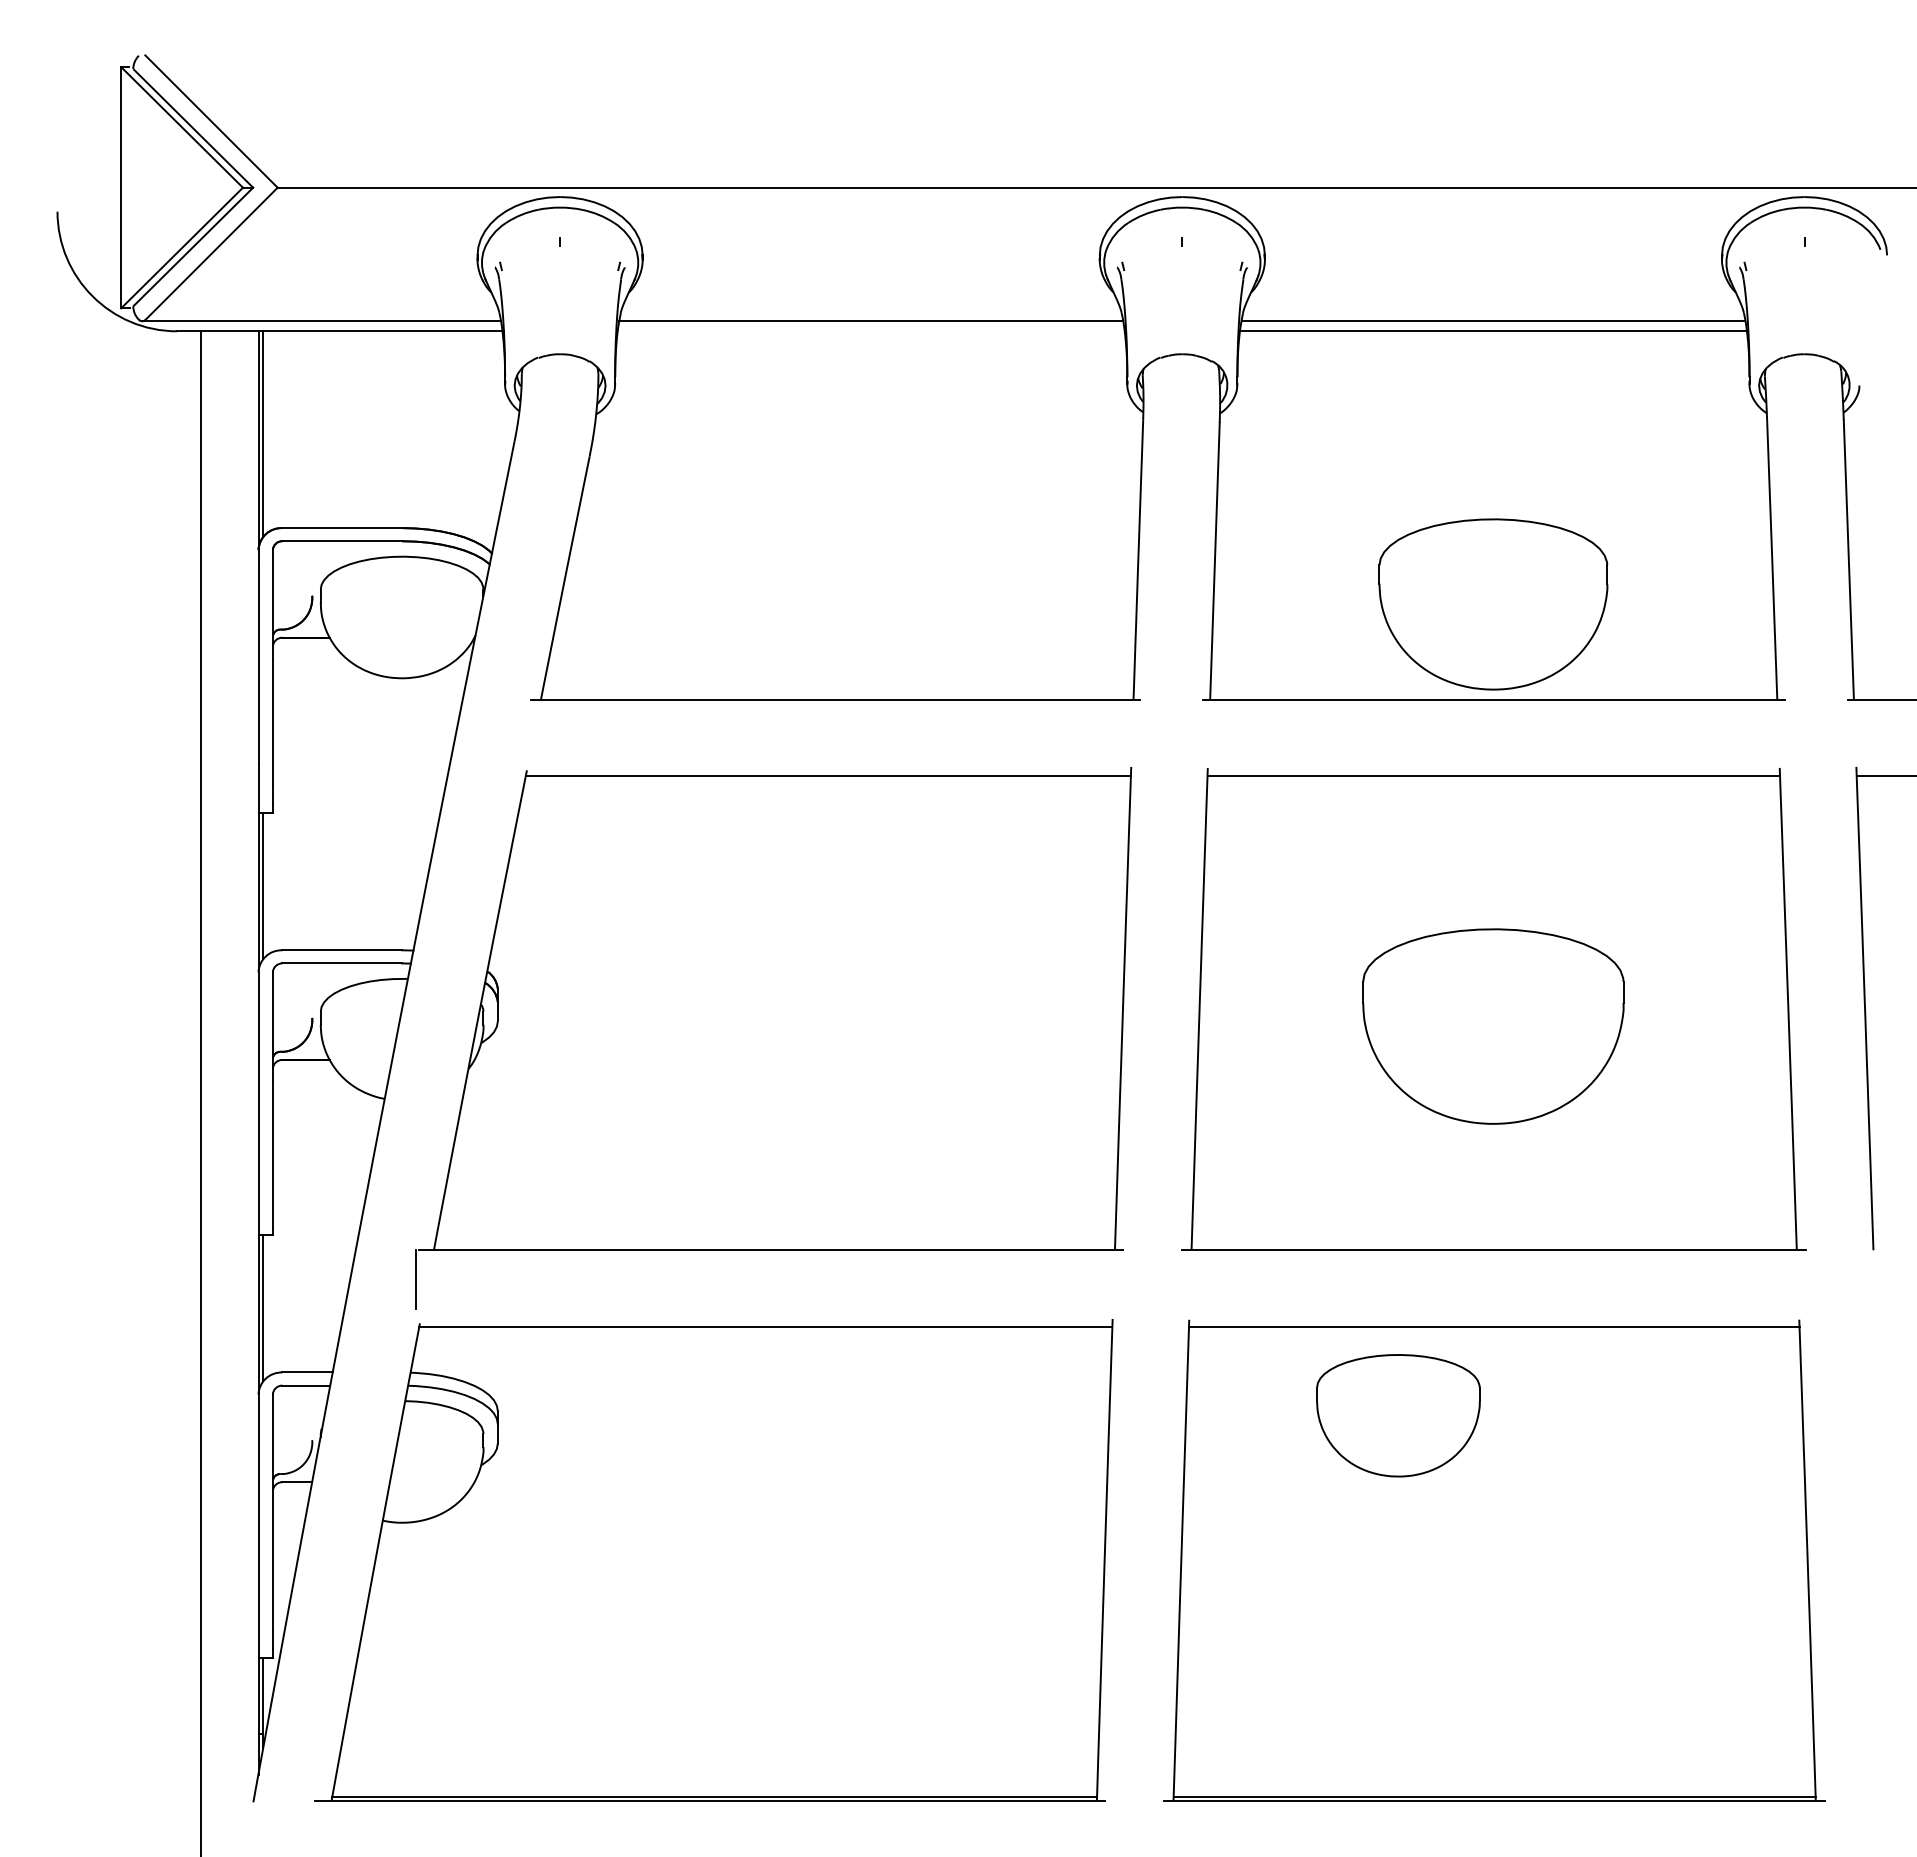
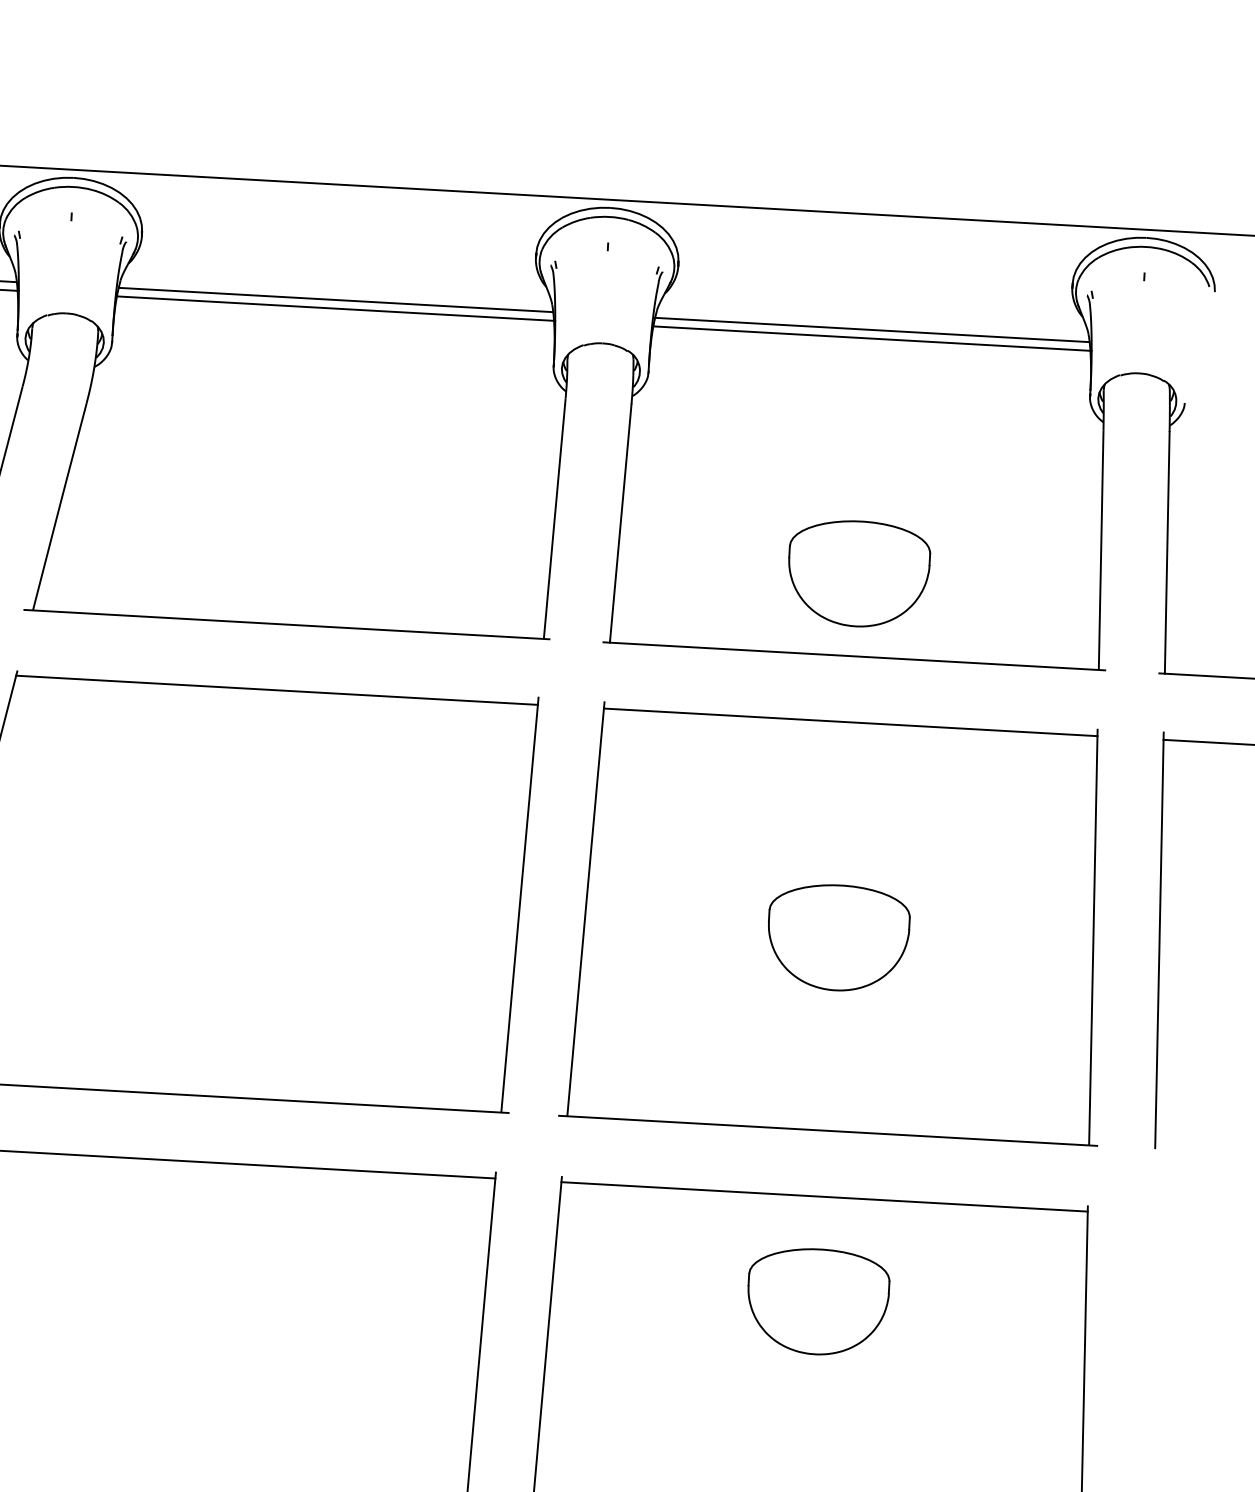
line: (871, 331) -> (335, 308), added
part: (1493, 603) -> (858, 573), size x0.71
part: (1493, 1026) -> (838, 937), size x0.62
part: (1398, 1415) -> (818, 1301), moved

